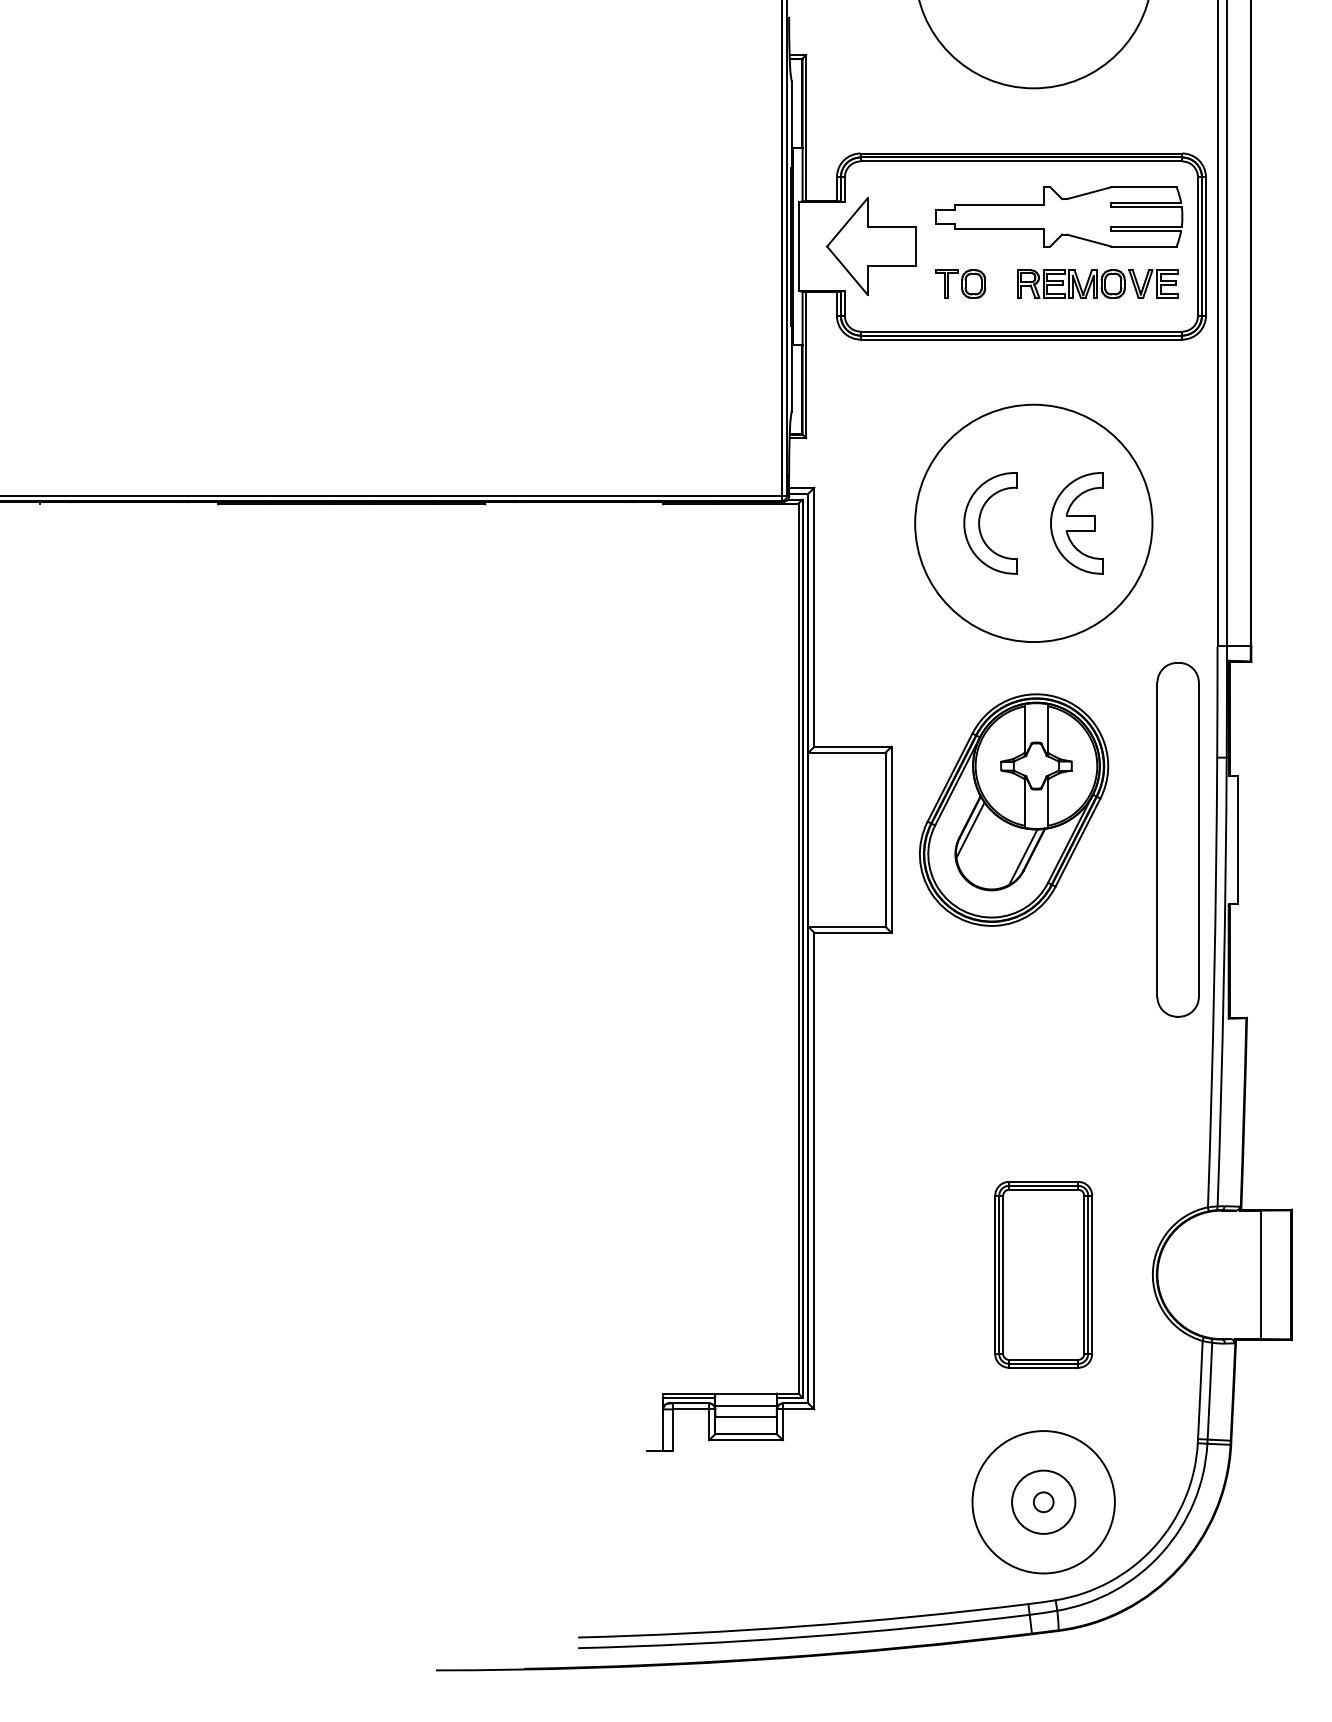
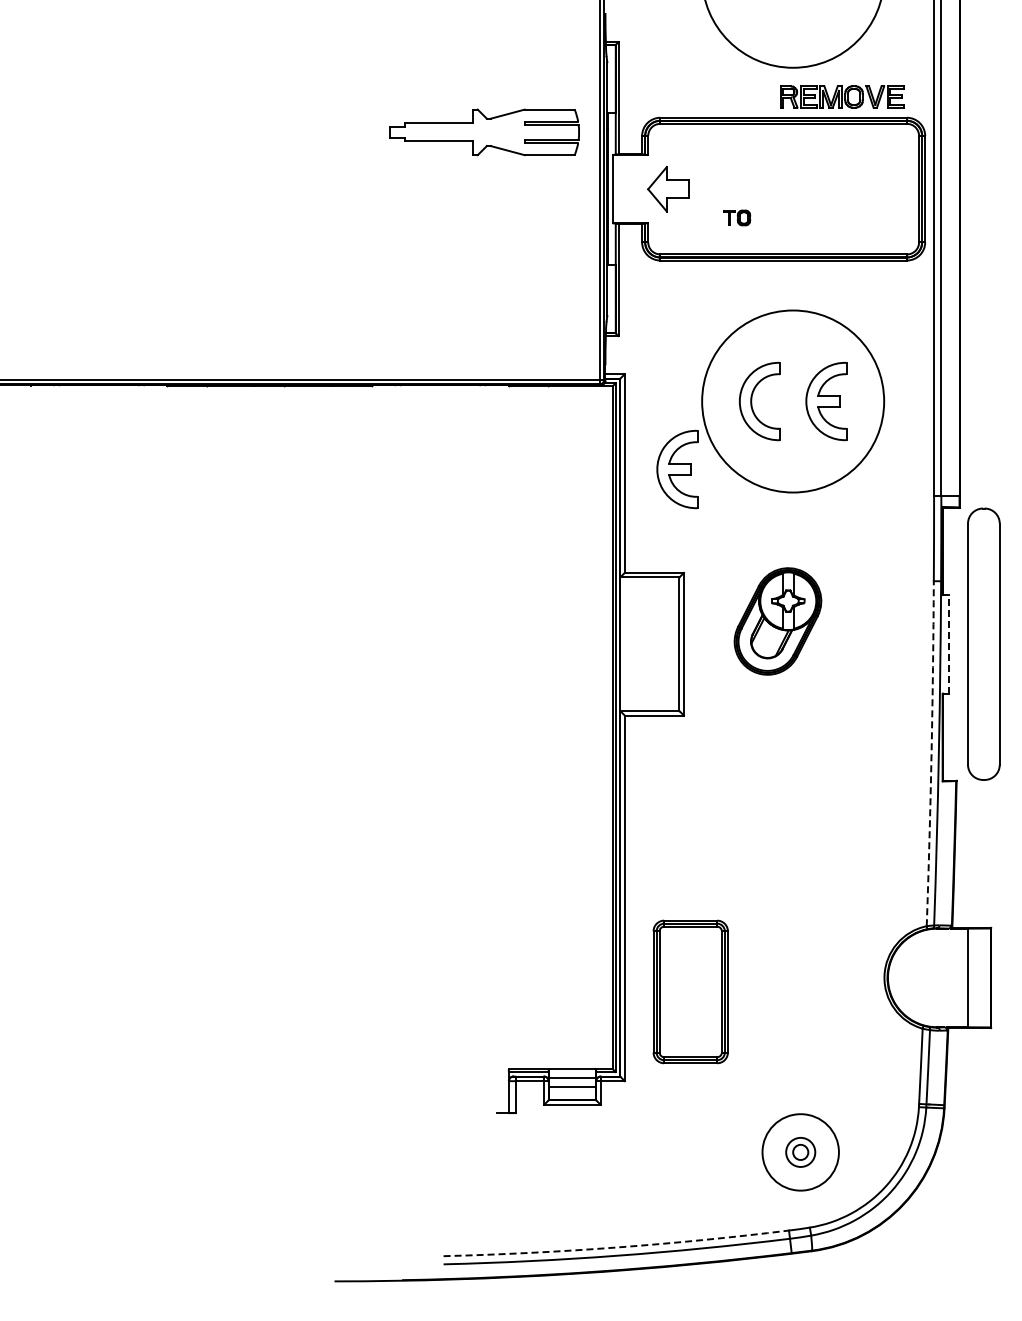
part: (1059, 217) -> (484, 132), moved
part: (871, 247) -> (668, 189), size x0.6
part: (959, 283) -> (736, 217), size x0.7
part: (1098, 283) -> (842, 96), moved
part: (883, 612) -> (677, 469), added
part: (1013, 810) -> (777, 621), size x0.6
part: (1177, 838) -> (983, 643), moved
line: (1237, 838) -> (949, 643), solid -> dashed
arc: (1214, 982) -> (931, 753), solid -> dashed
part: (1043, 1274) -> (690, 991), moved
circle: (1043, 1502) -> (800, 1152), size x0.6
circle: (1043, 1502) -> (800, 1152), size x0.7
arc: (803, 1626) -> (616, 1247), solid -> dashed

